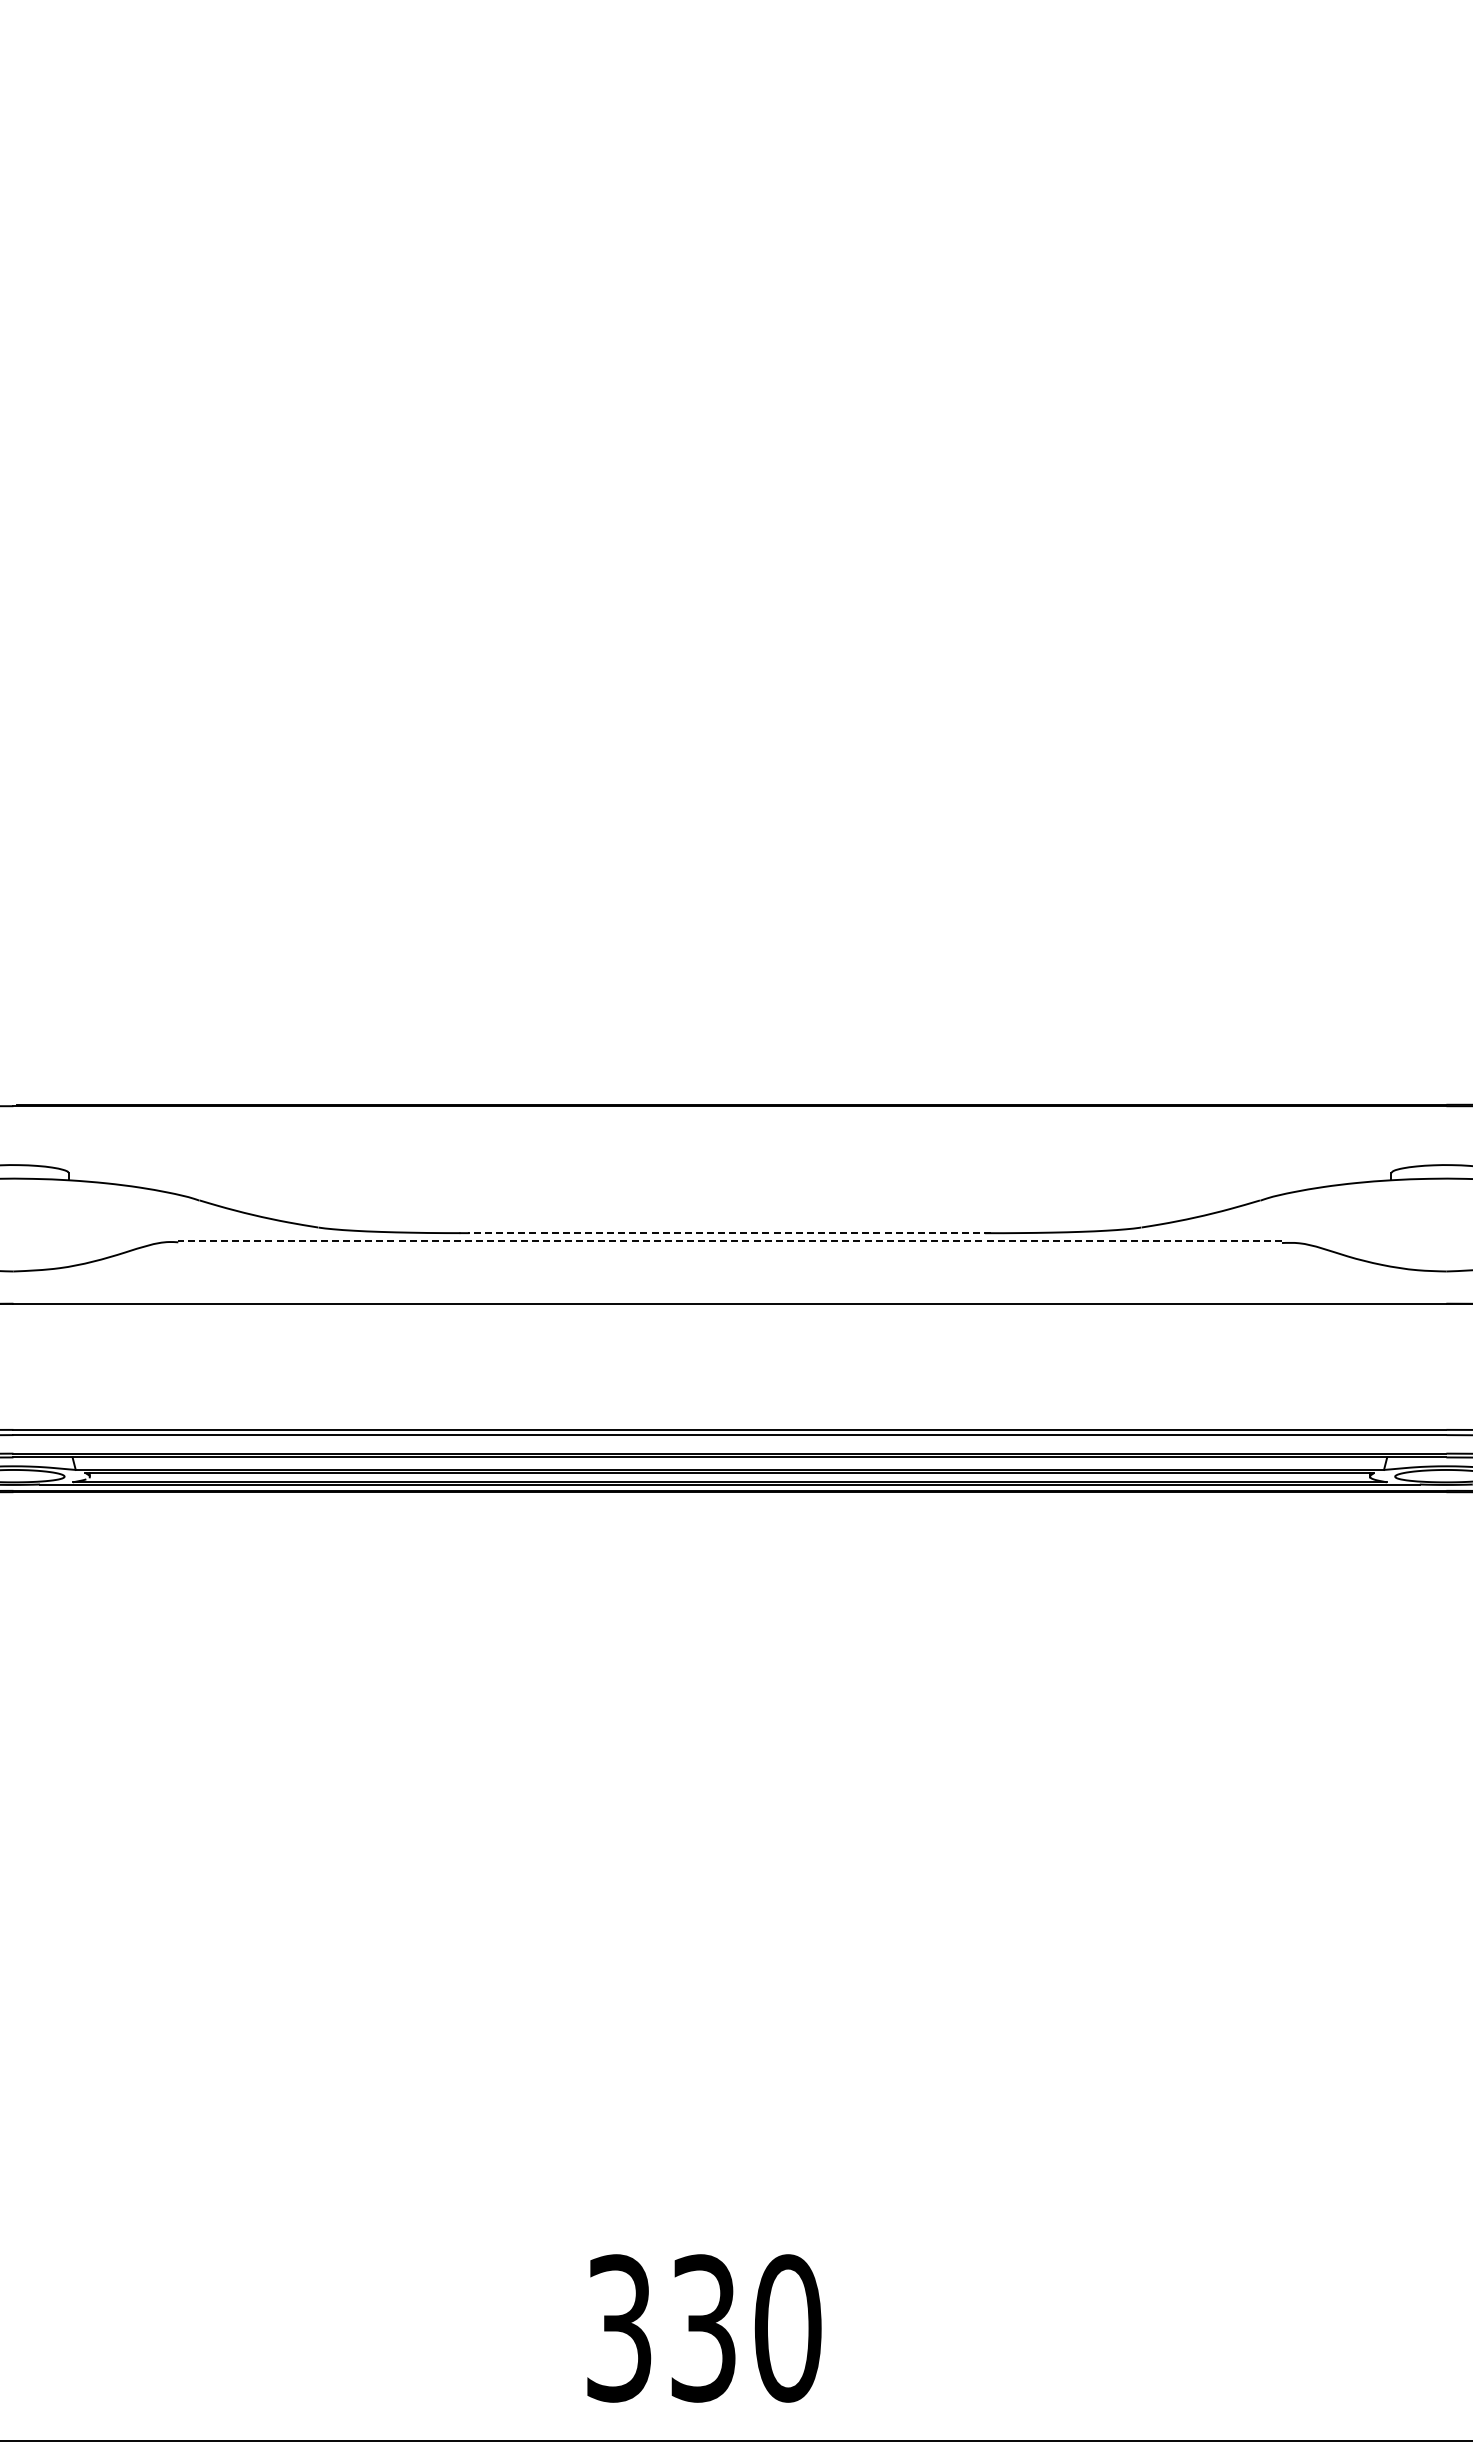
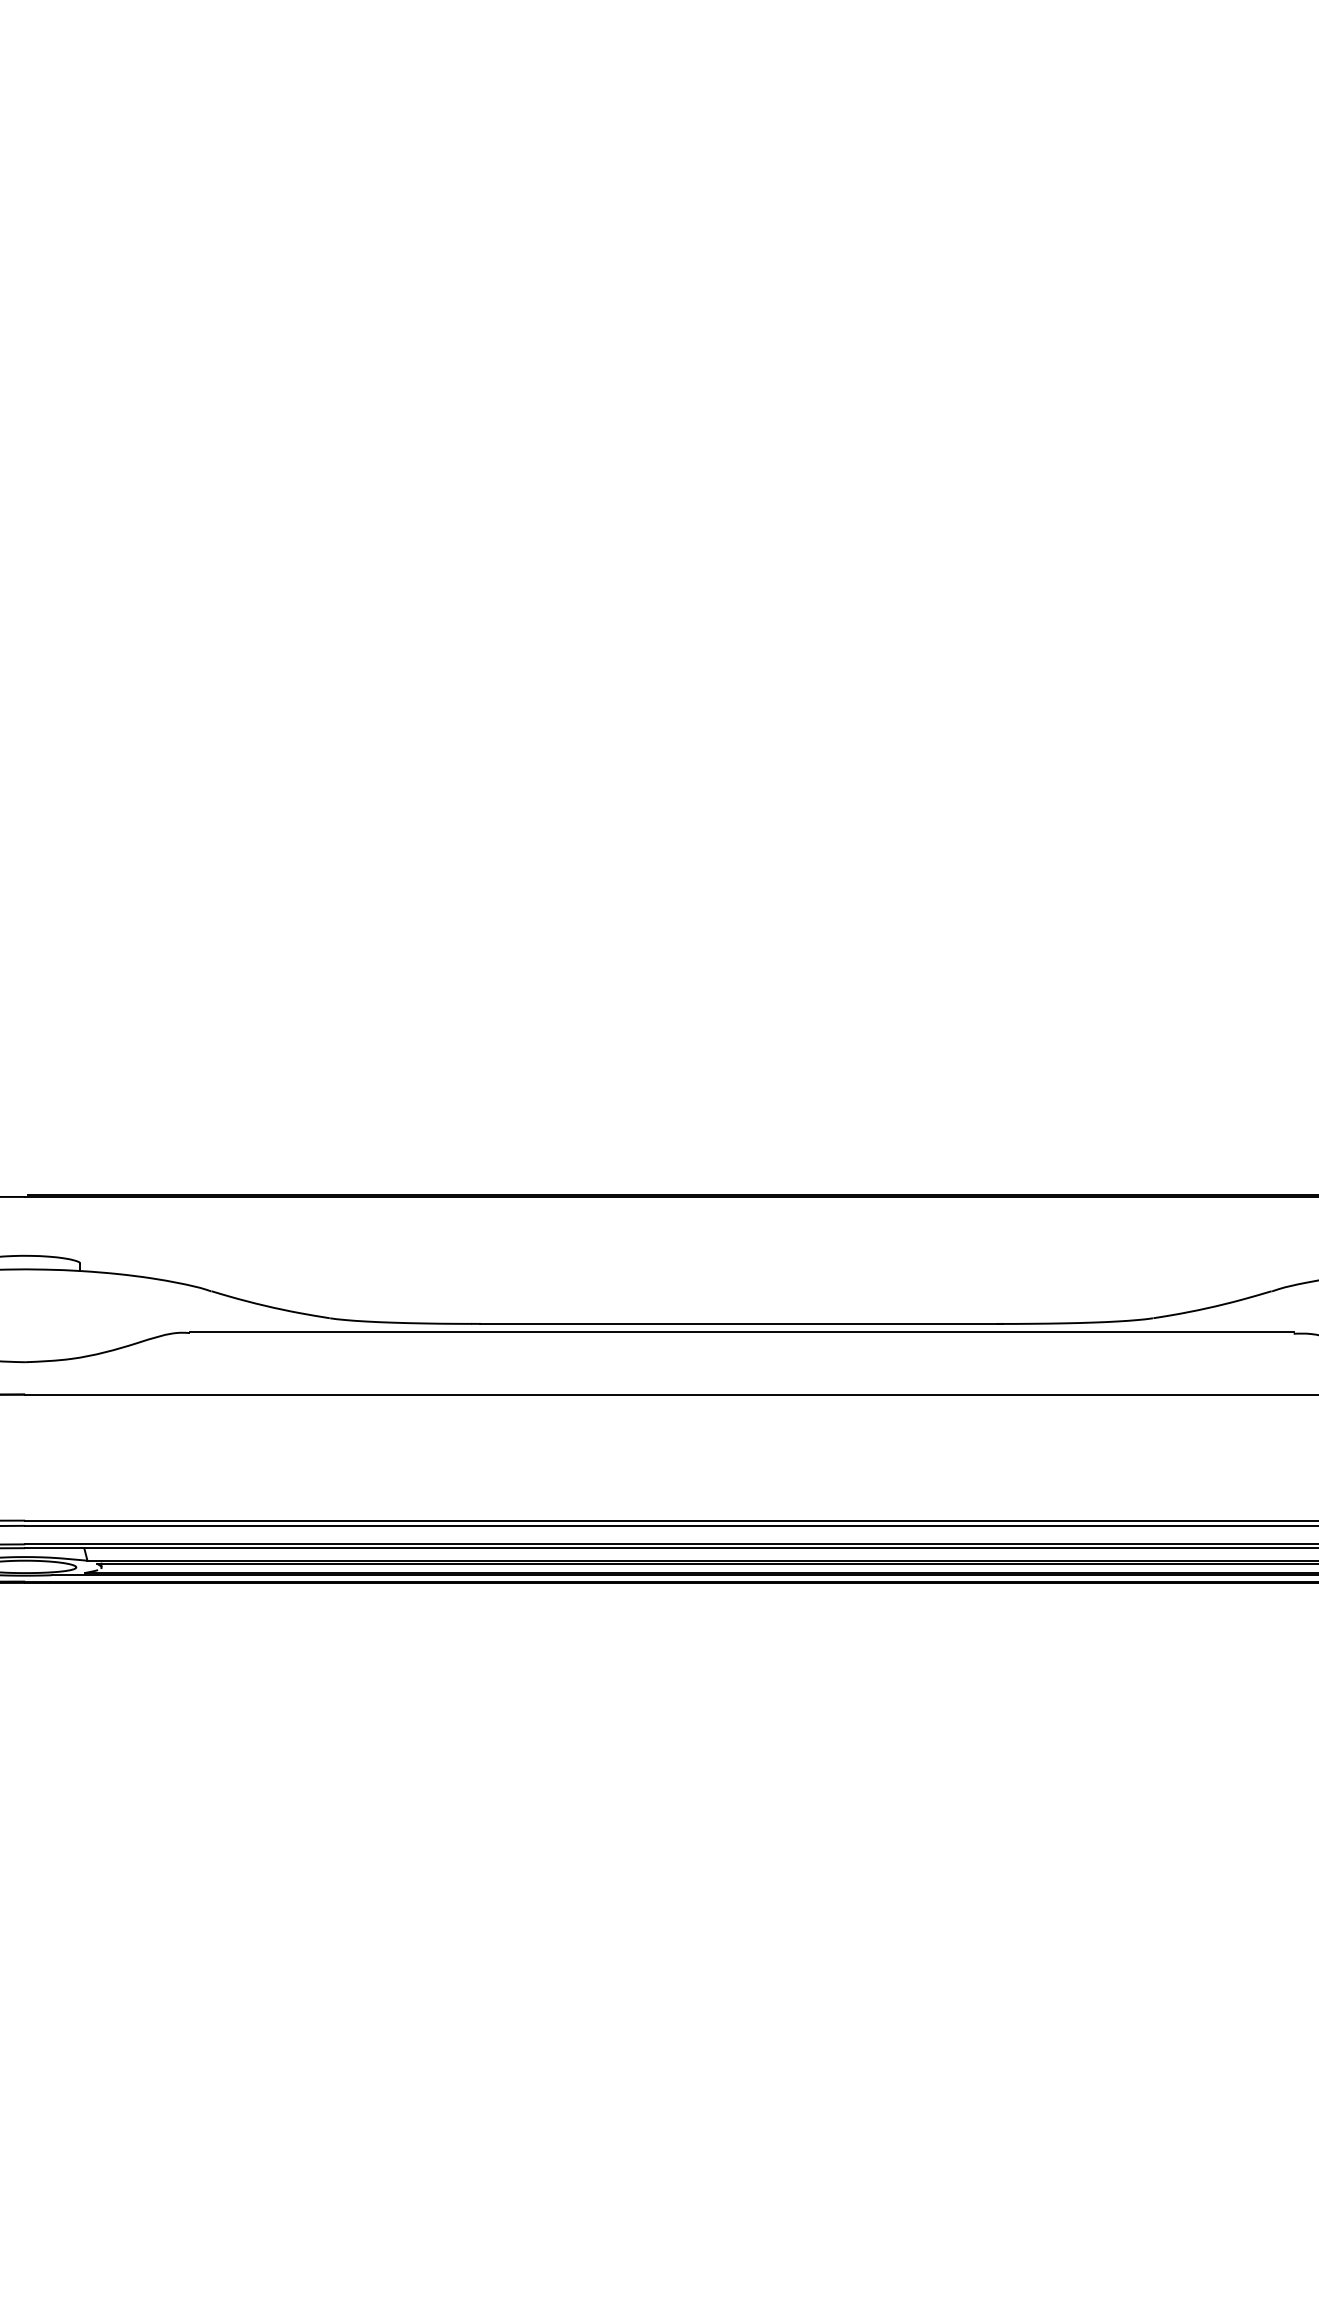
line: (729, 1233) -> (741, 1324), dashed -> solid
line: (730, 1241) -> (742, 1332), dashed -> solid

